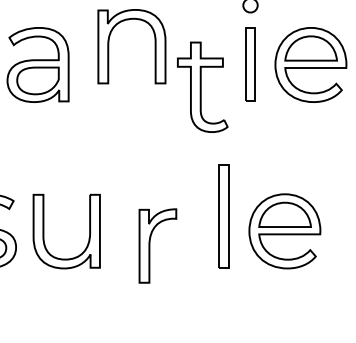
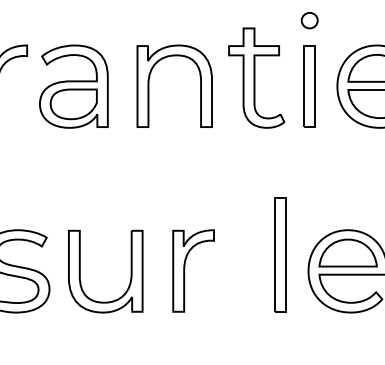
part: (109, 46) -> (149, 86), moved
part: (202, 86) -> (256, 77), moved
part: (150, 245) -> (185, 270), moved

